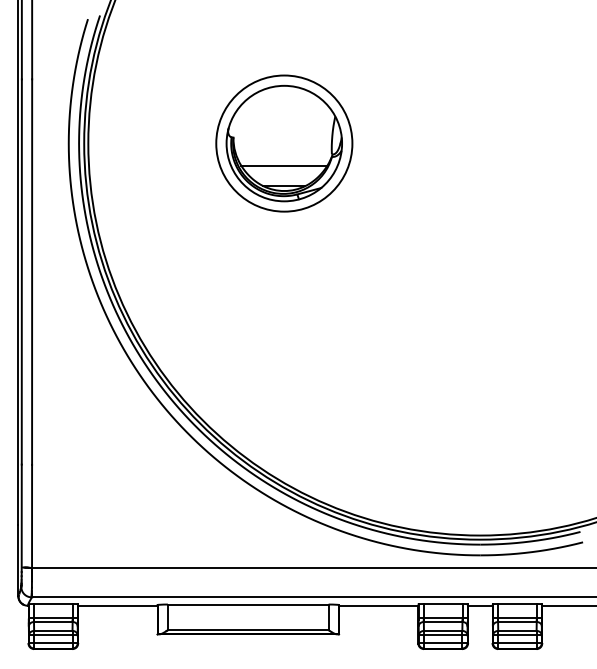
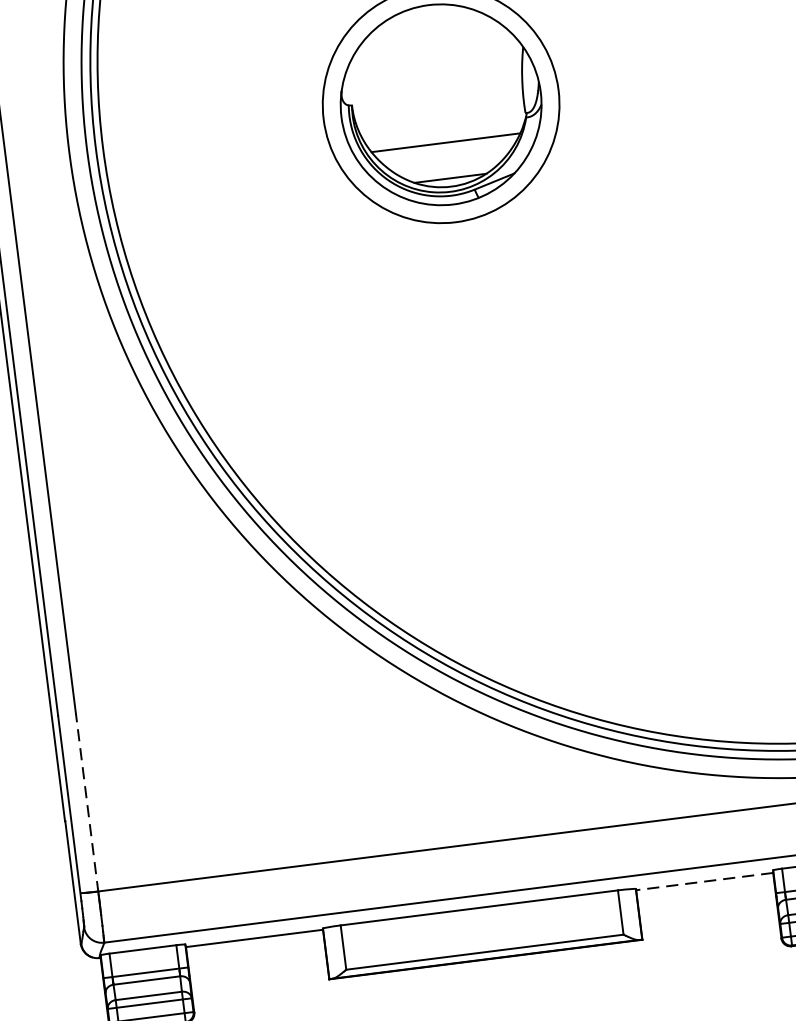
line: (32, 516) -> (87, 803), solid -> dashed
line: (378, 605) -> (704, 881), solid -> dashed

